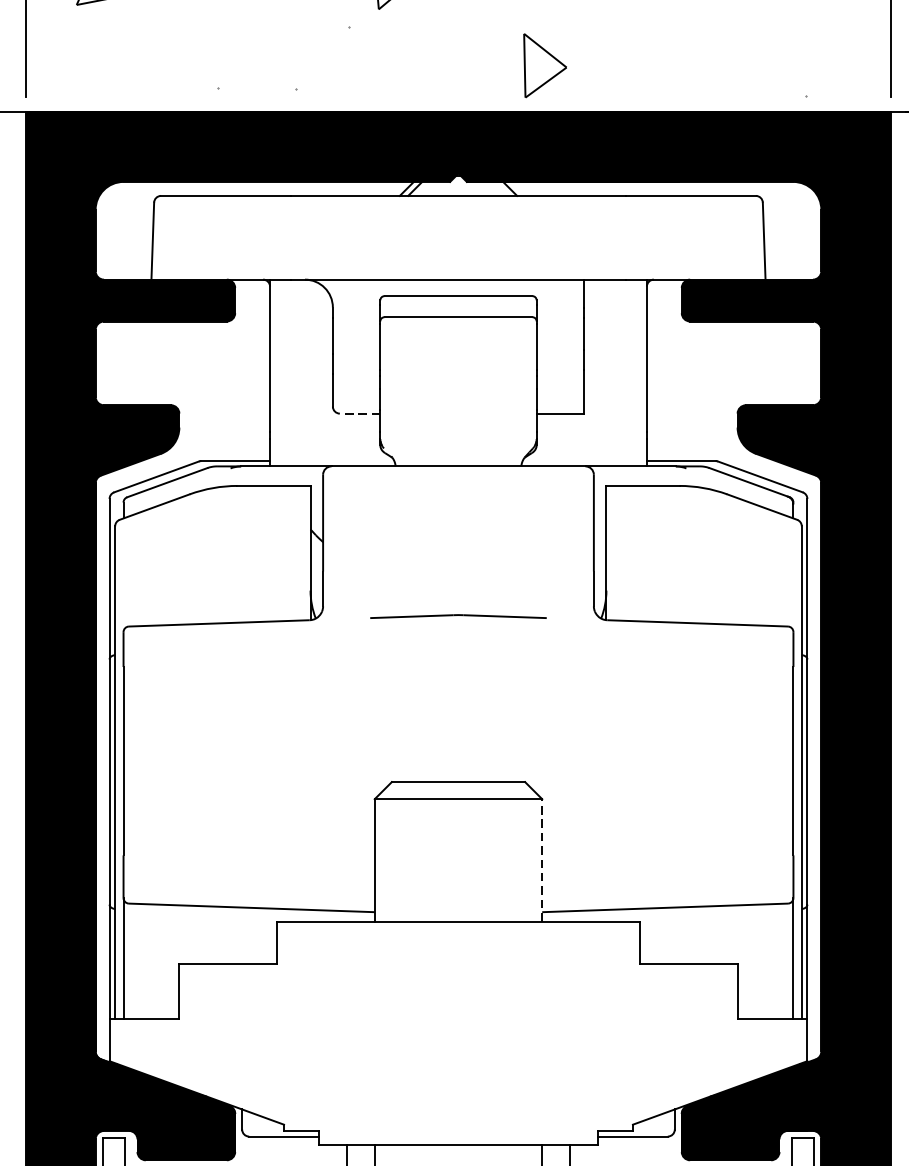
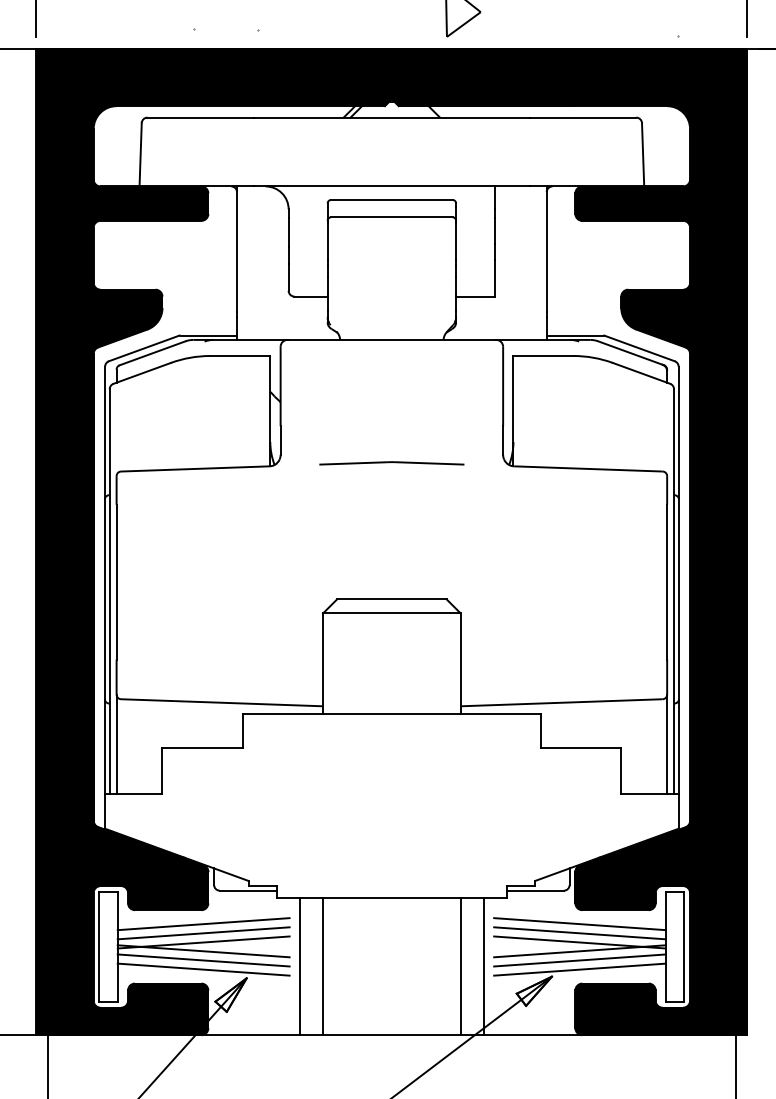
line: (360, 413) -> (311, 296), dashed -> solid
line: (541, 860) -> (460, 663), dashed -> solid

